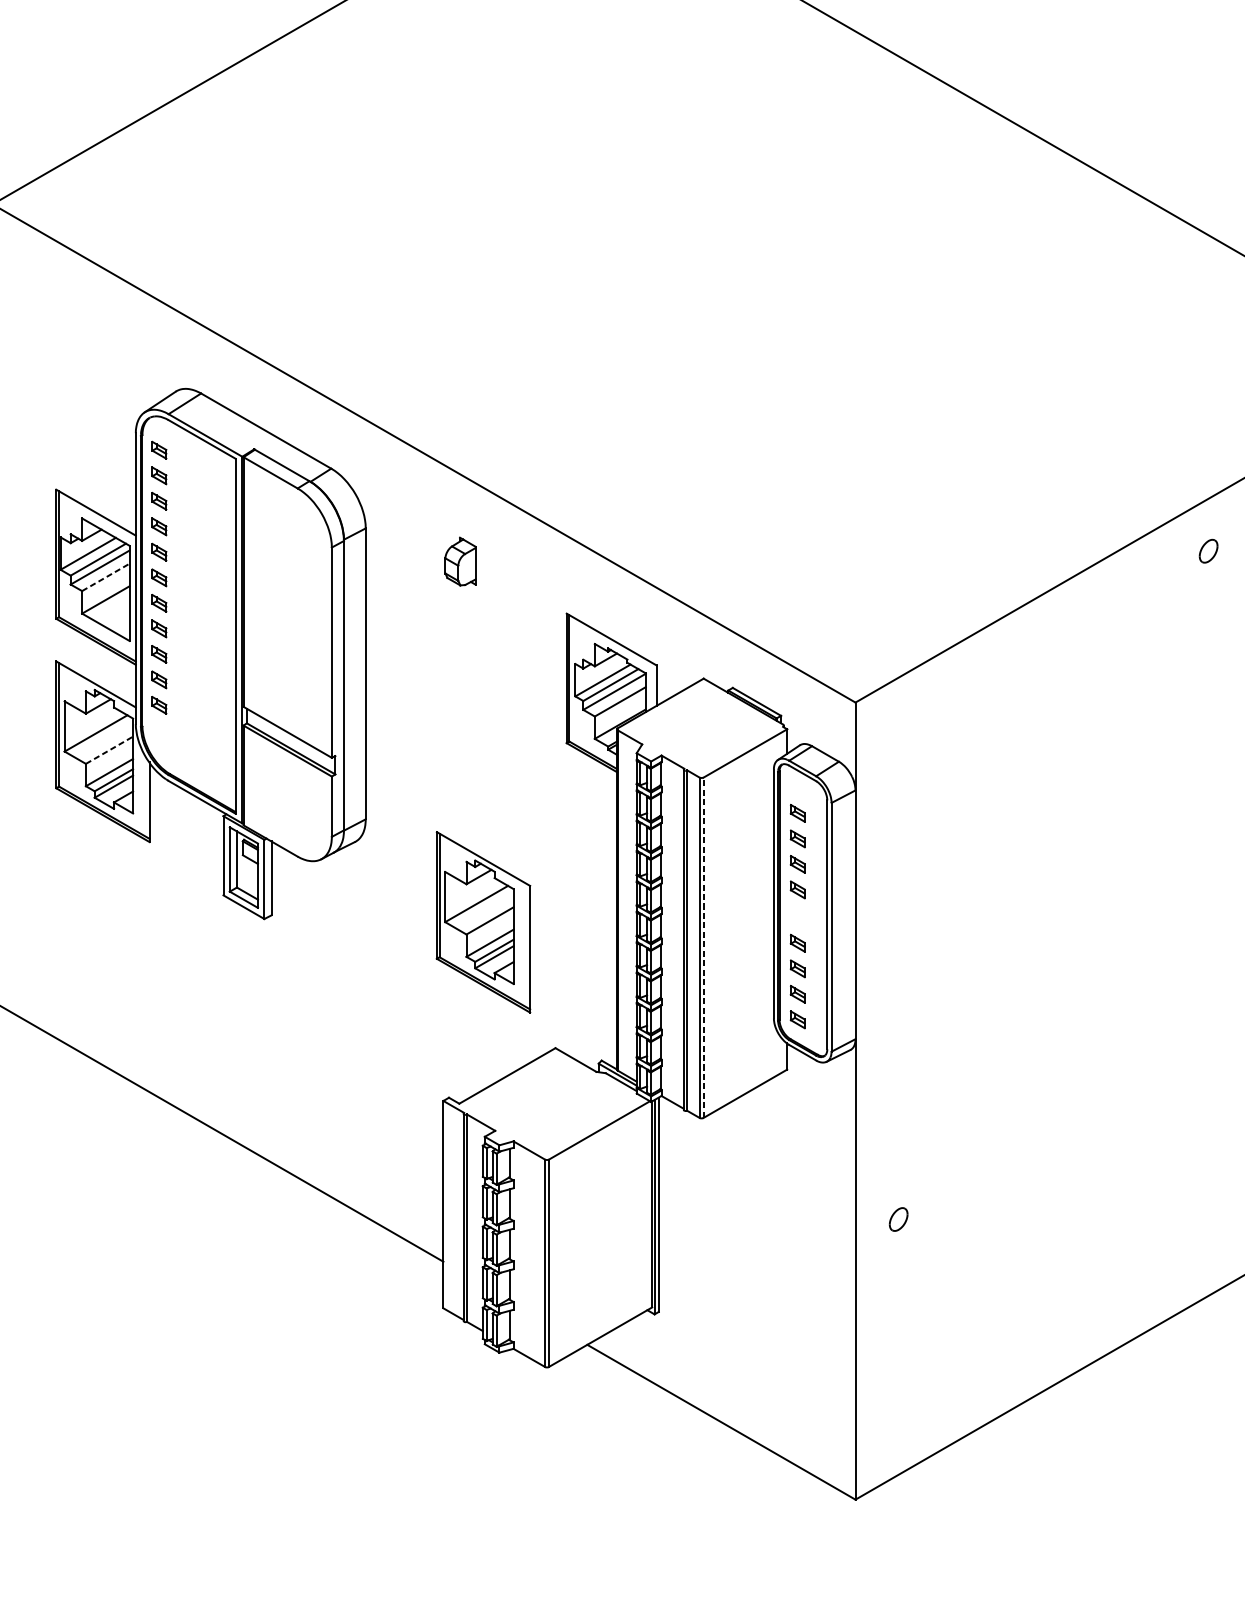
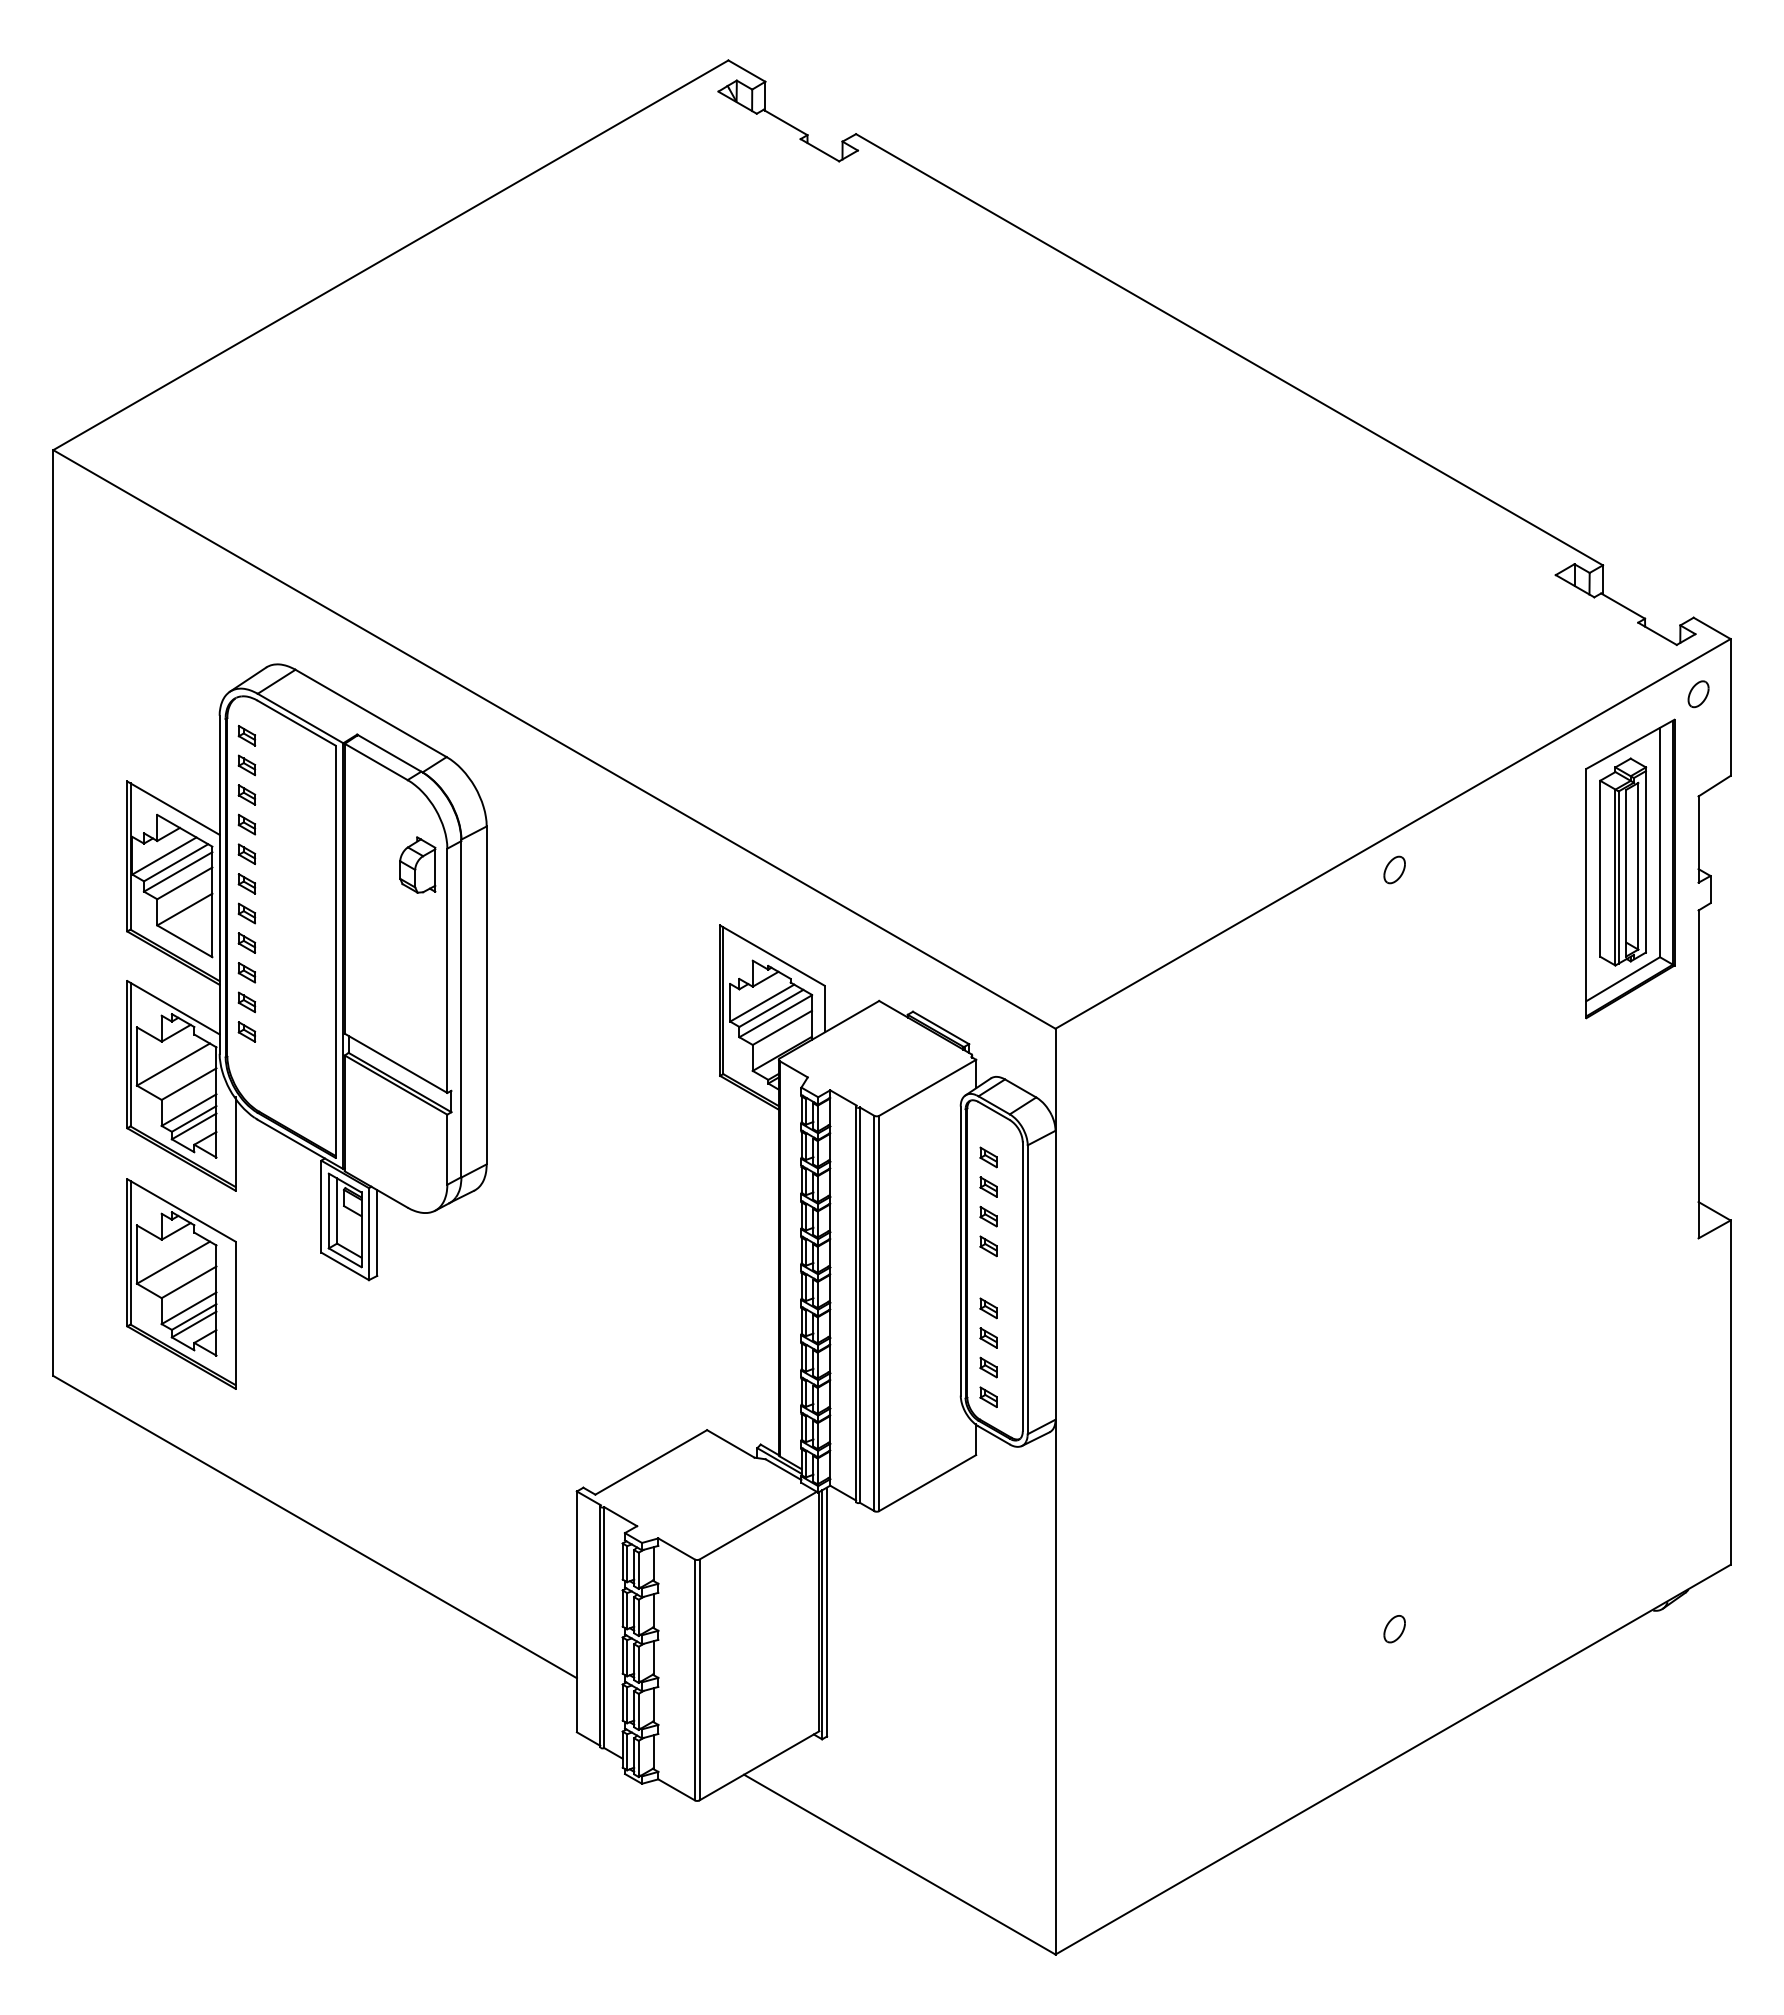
part: (1208, 550) -> (1394, 869), moved
part: (460, 561) -> (417, 864), moved
line: (105, 577) -> (184, 883), dashed -> solid
line: (109, 750) -> (189, 1084), dashed -> solid
part: (483, 921) -> (181, 1283), moved
line: (703, 947) -> (879, 1313), dashed -> solid
part: (898, 1219) -> (1394, 1629), moved

